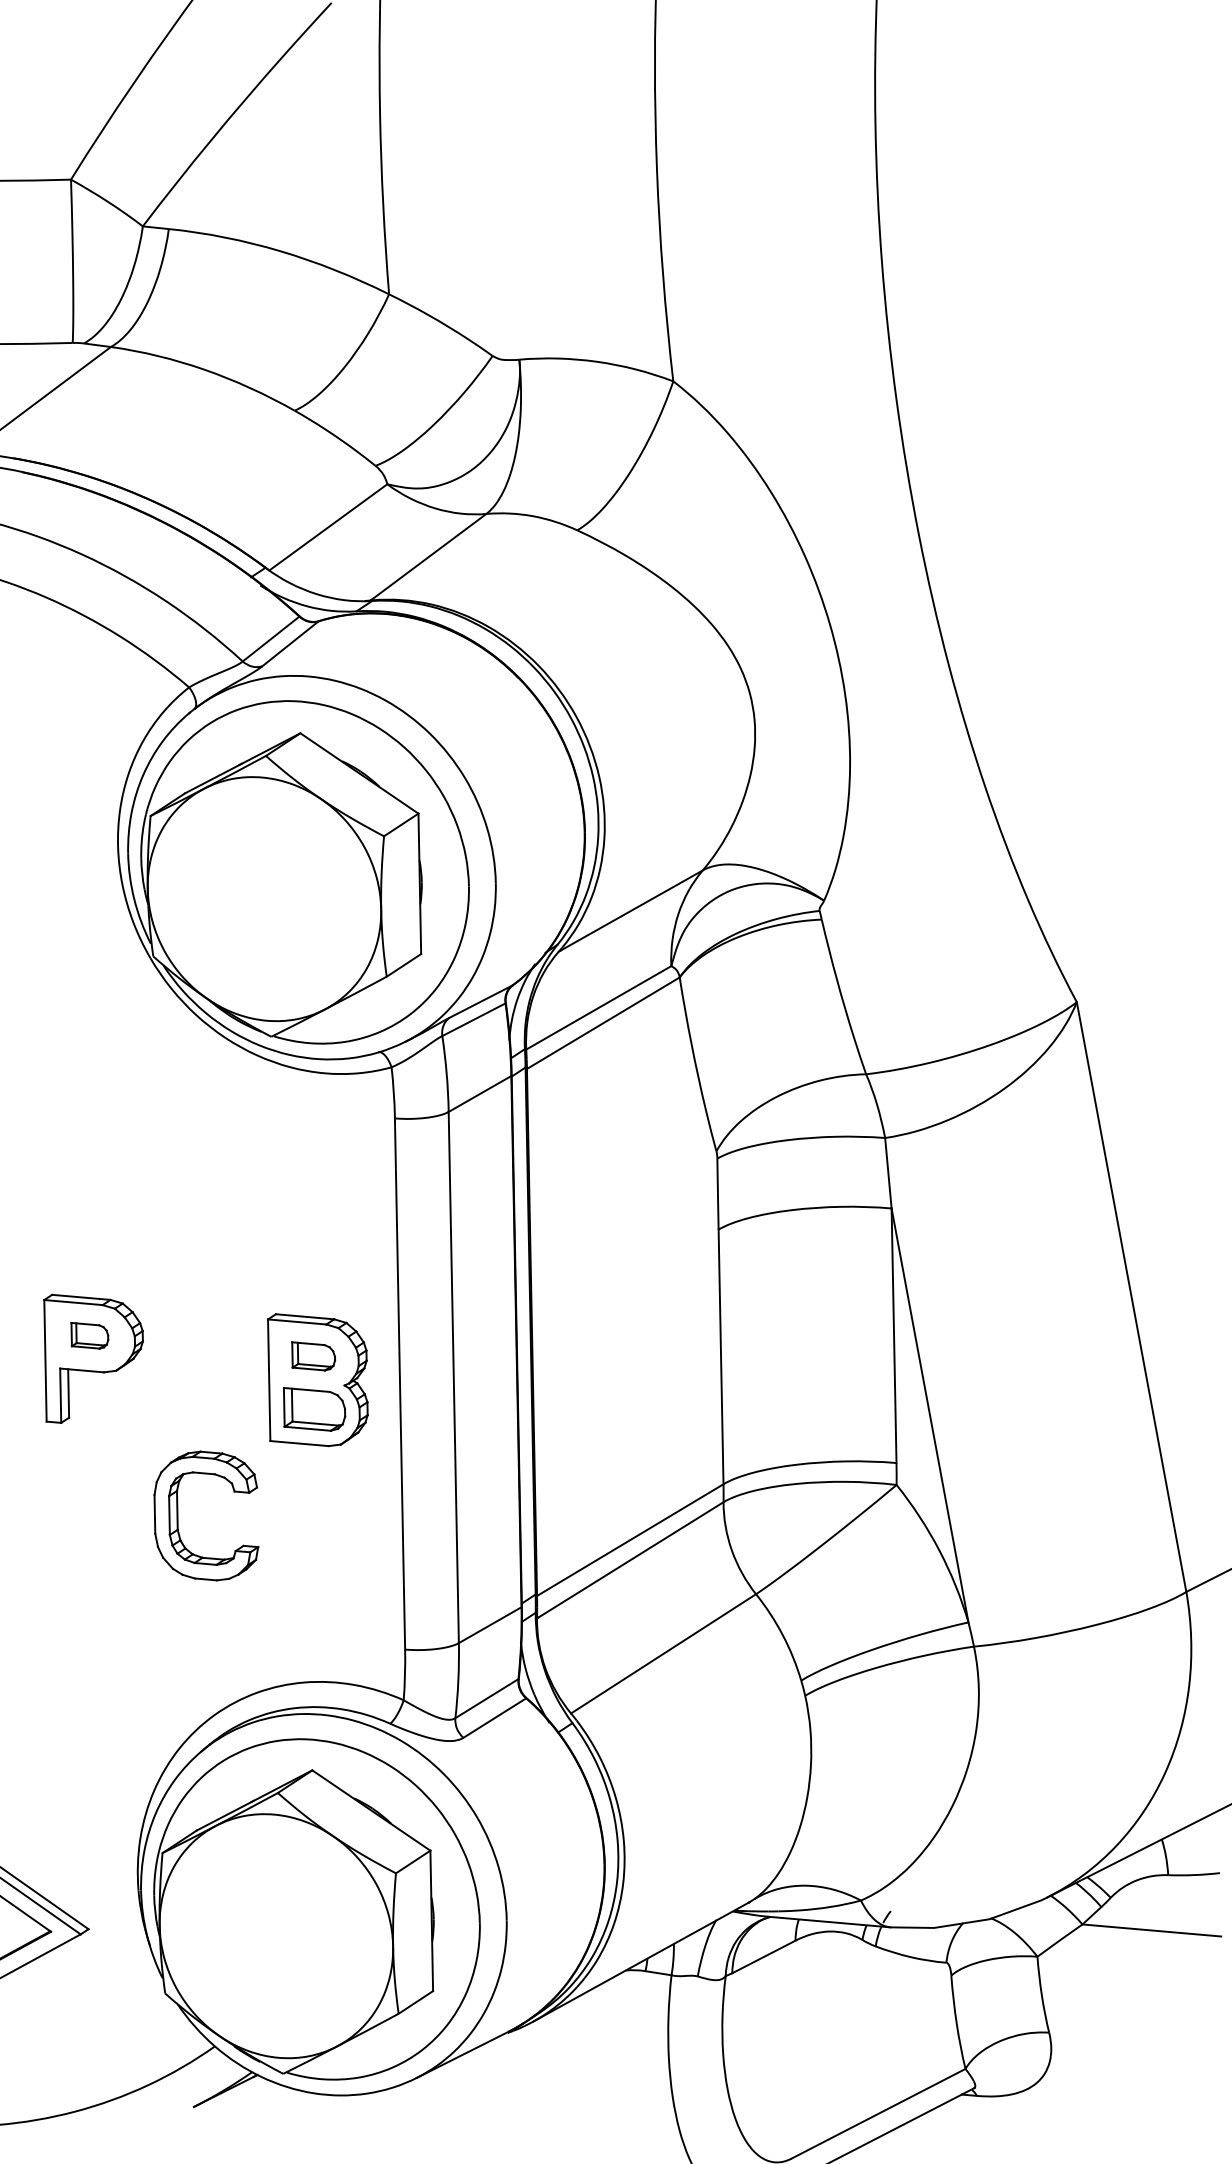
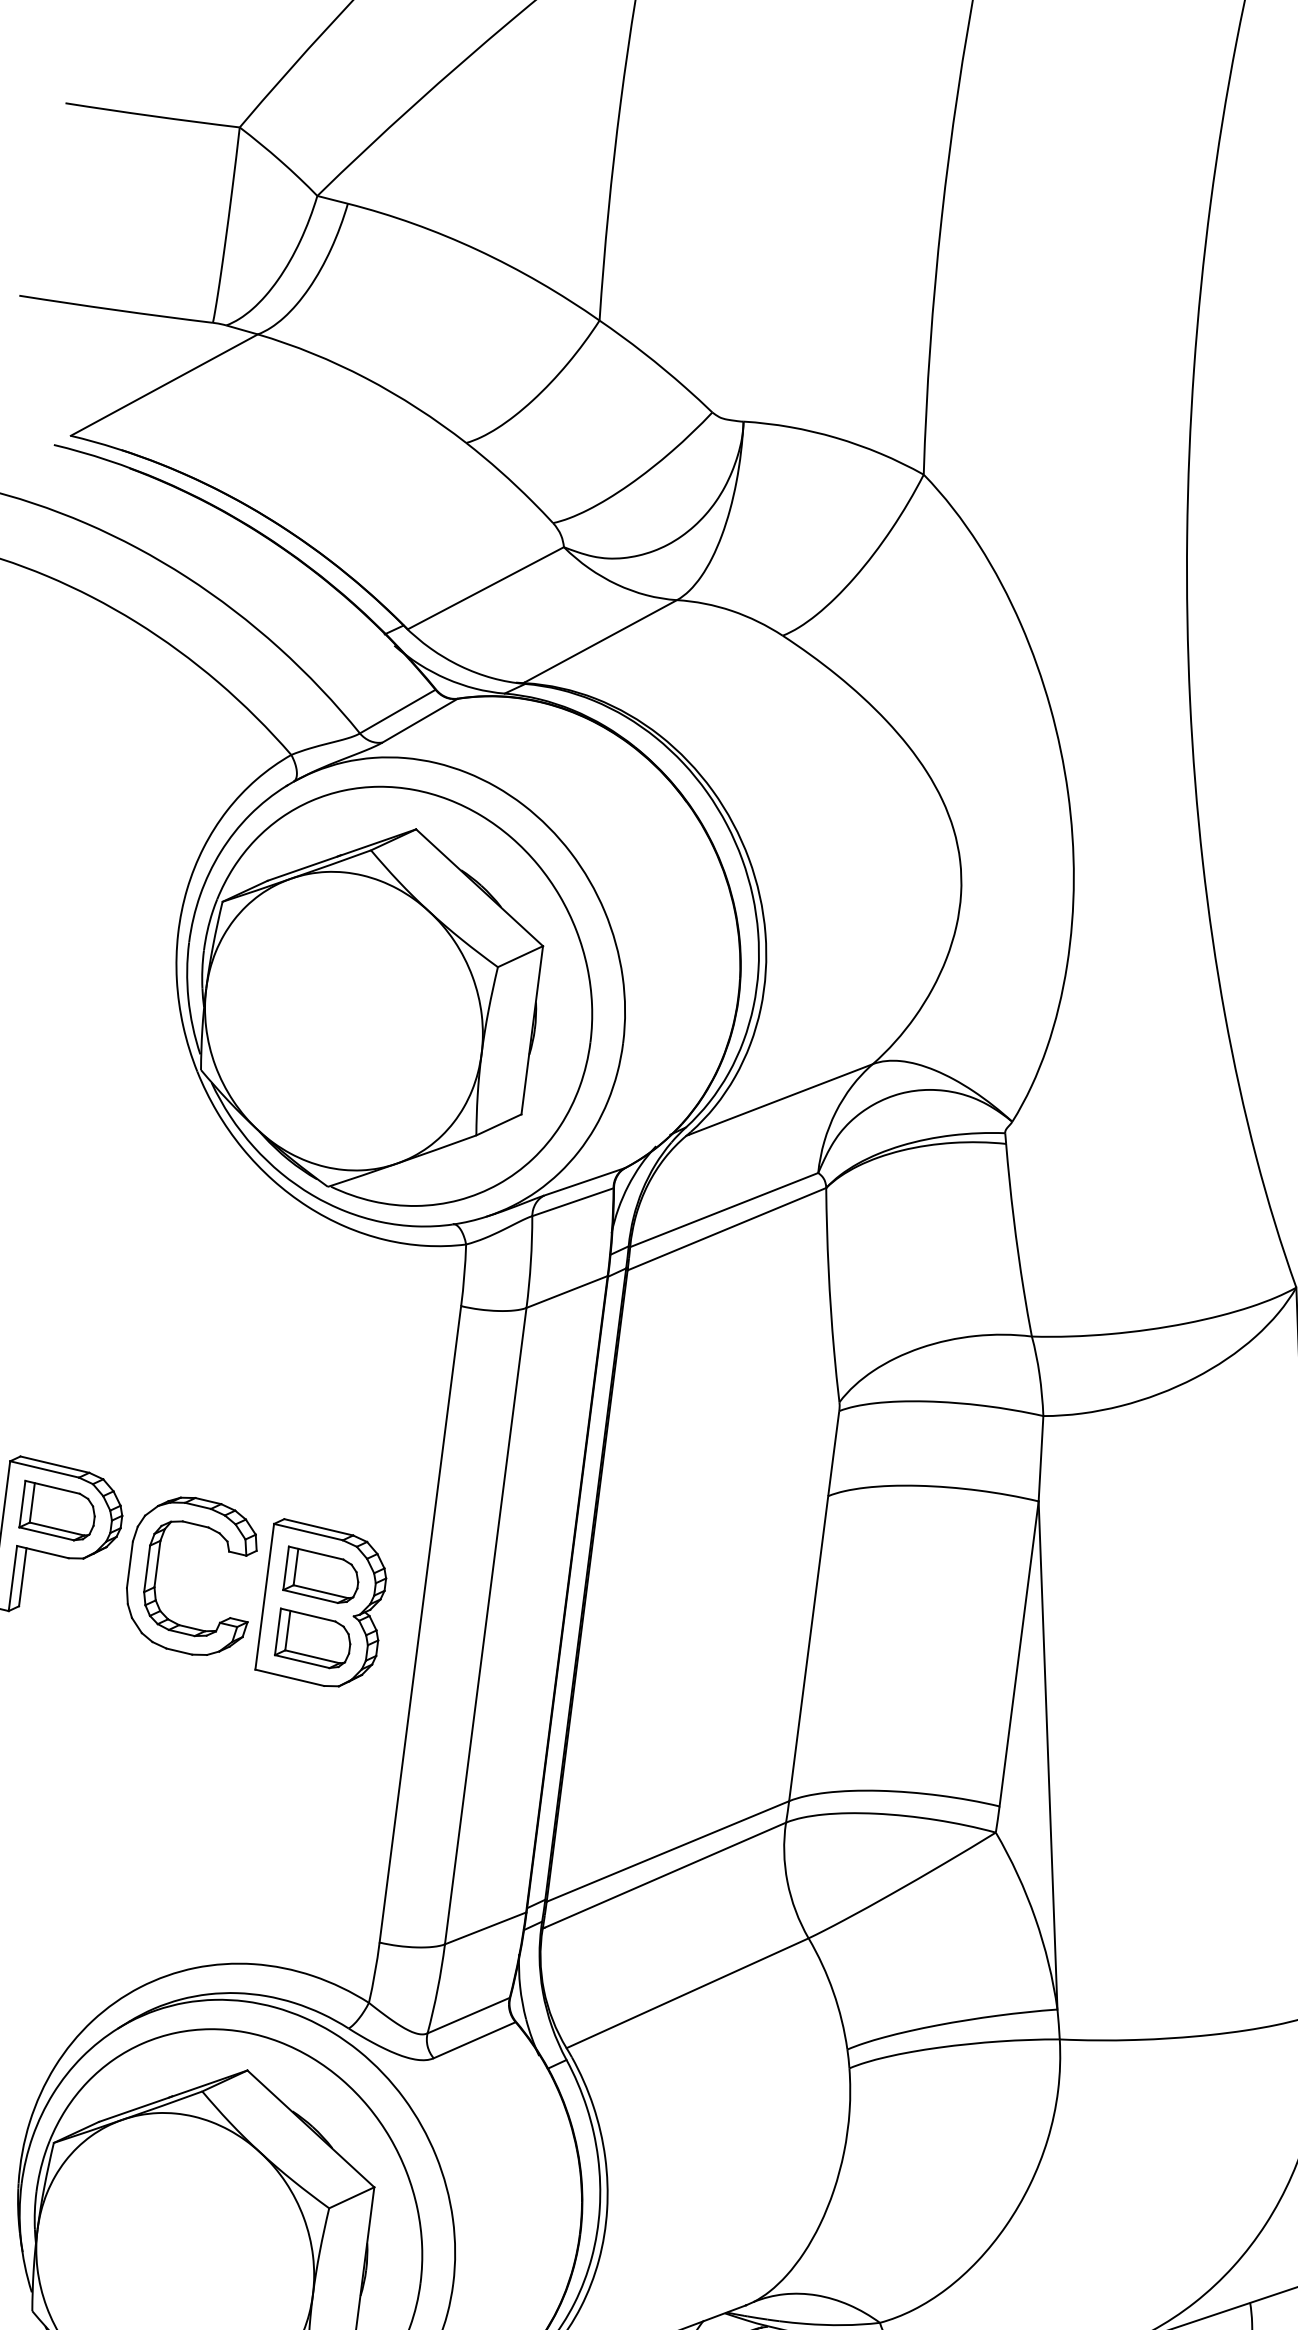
part: (89, 1335) -> (57, 1511), size x1.67
part: (313, 1356) -> (321, 1576), size x1.43
part: (178, 1515) -> (157, 1570), moved

